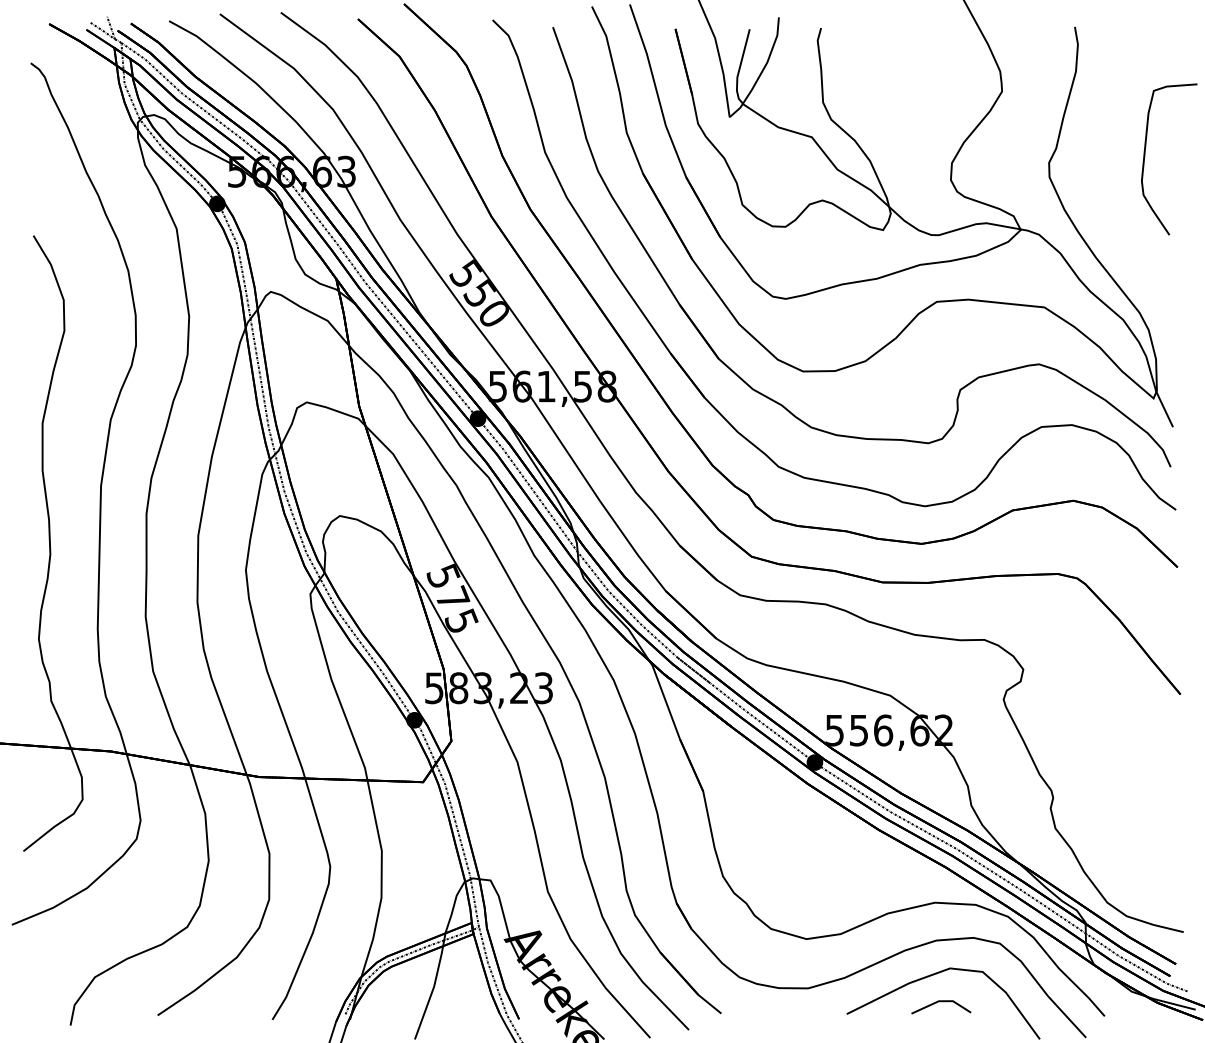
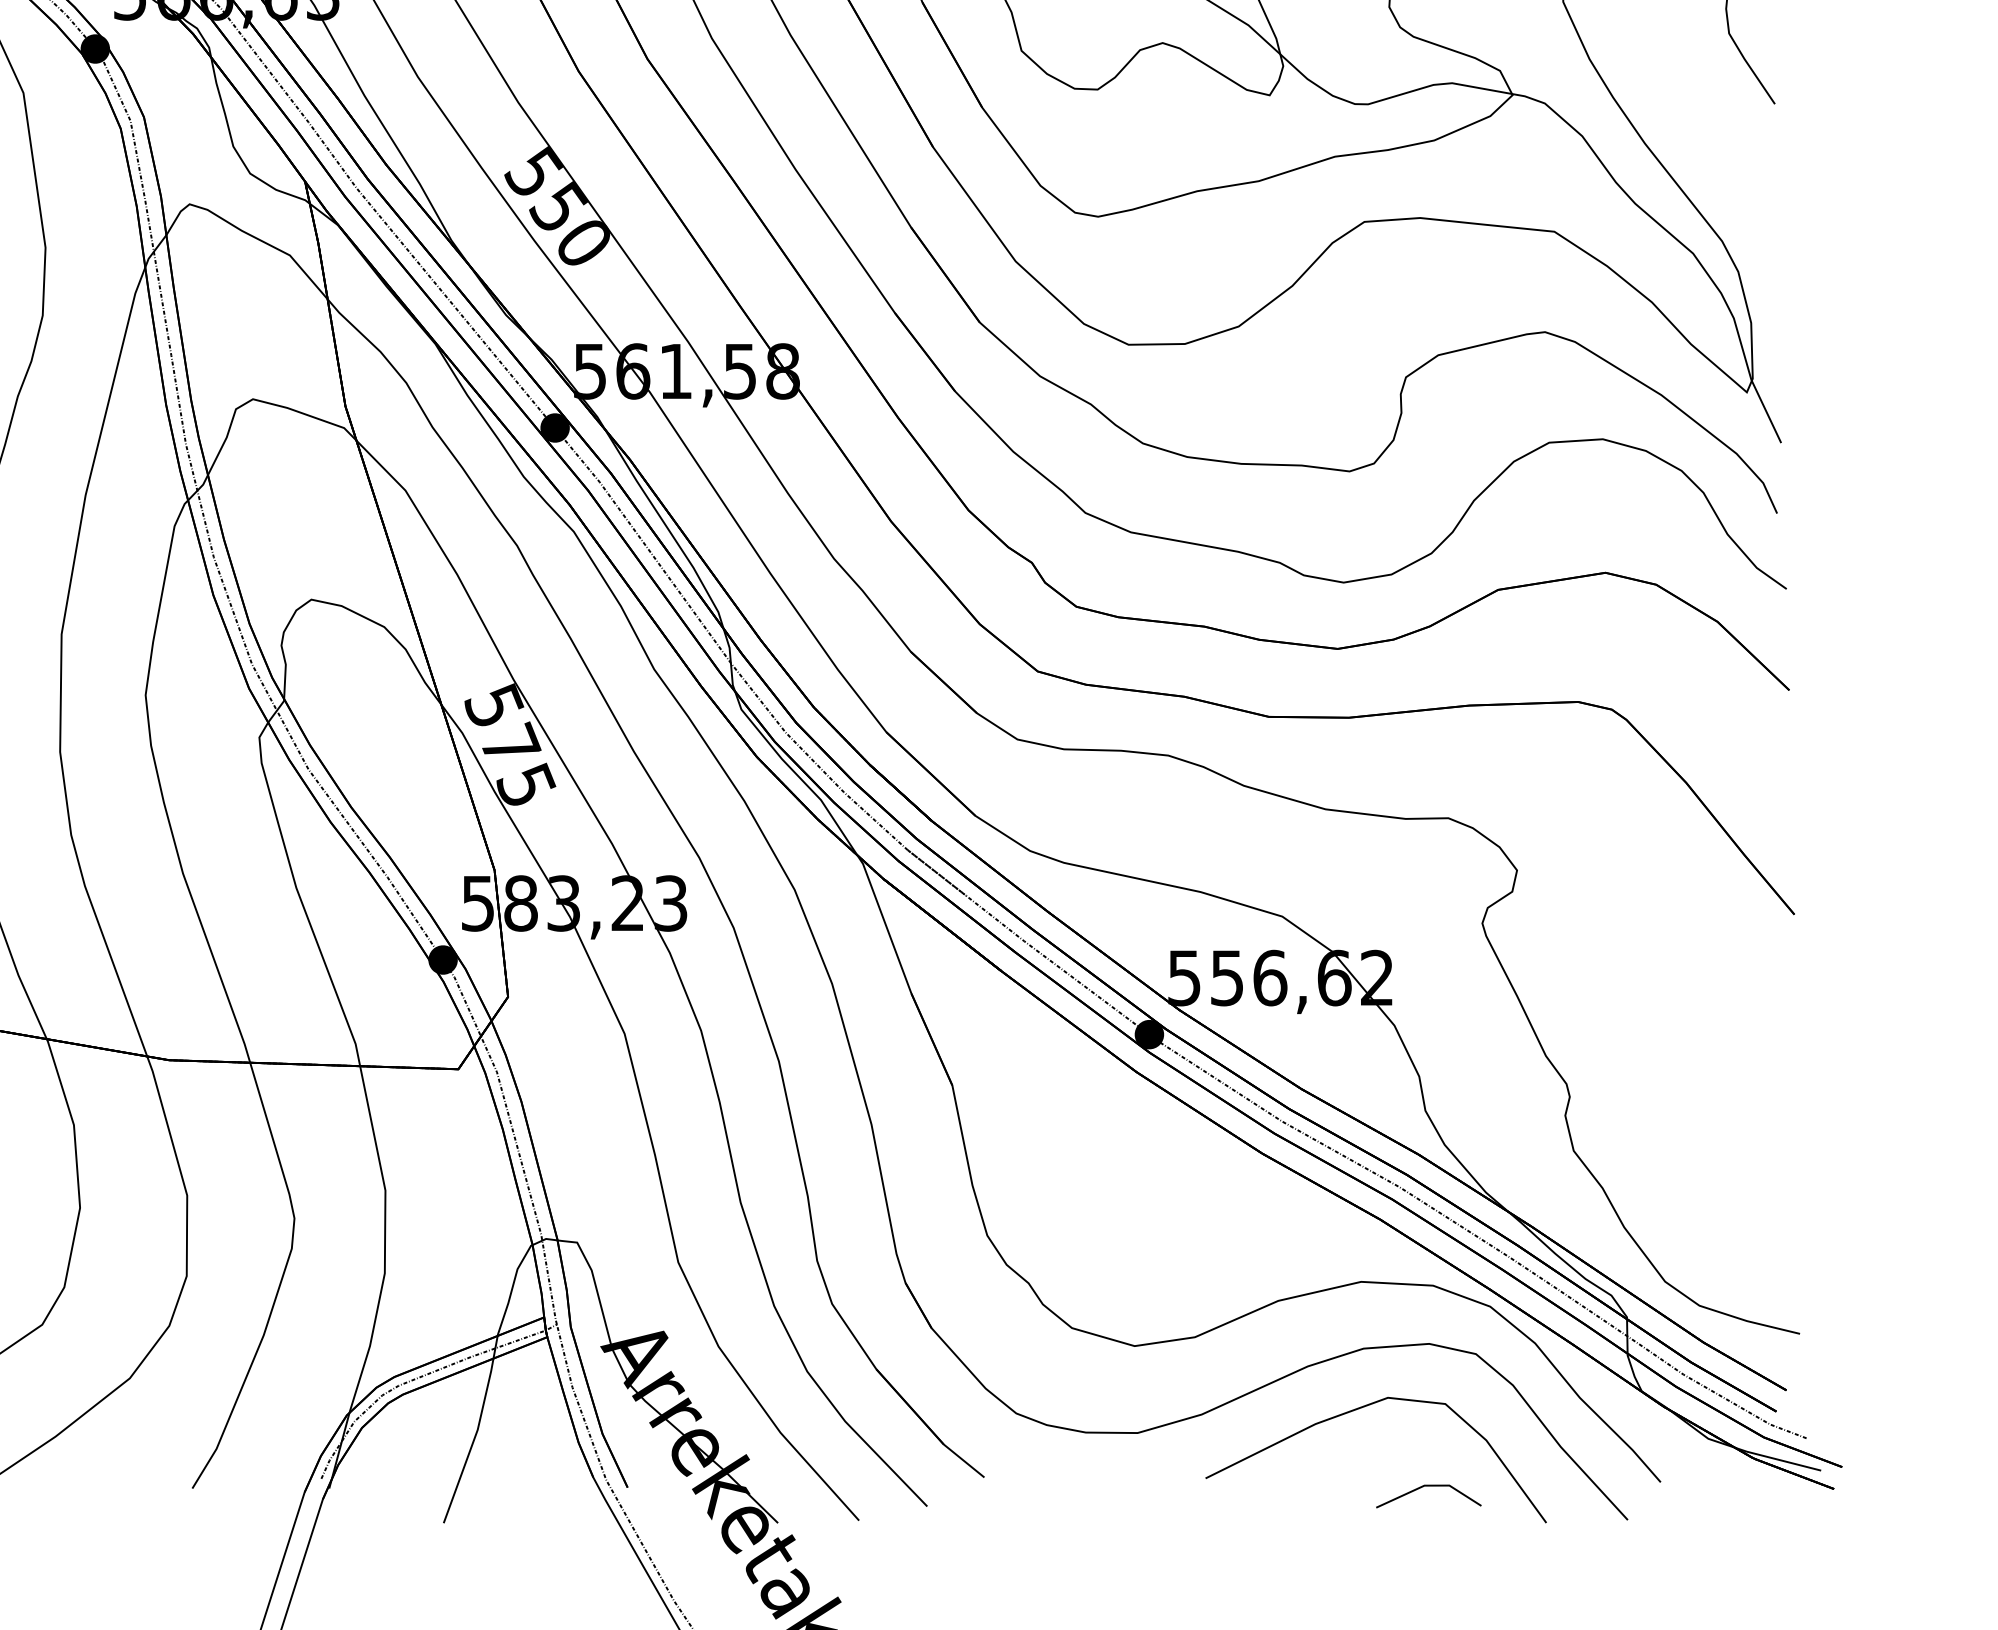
part: (941, 1007) -> (1429, 1496), moved

